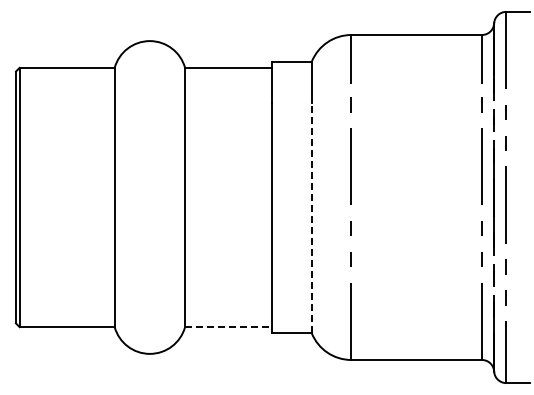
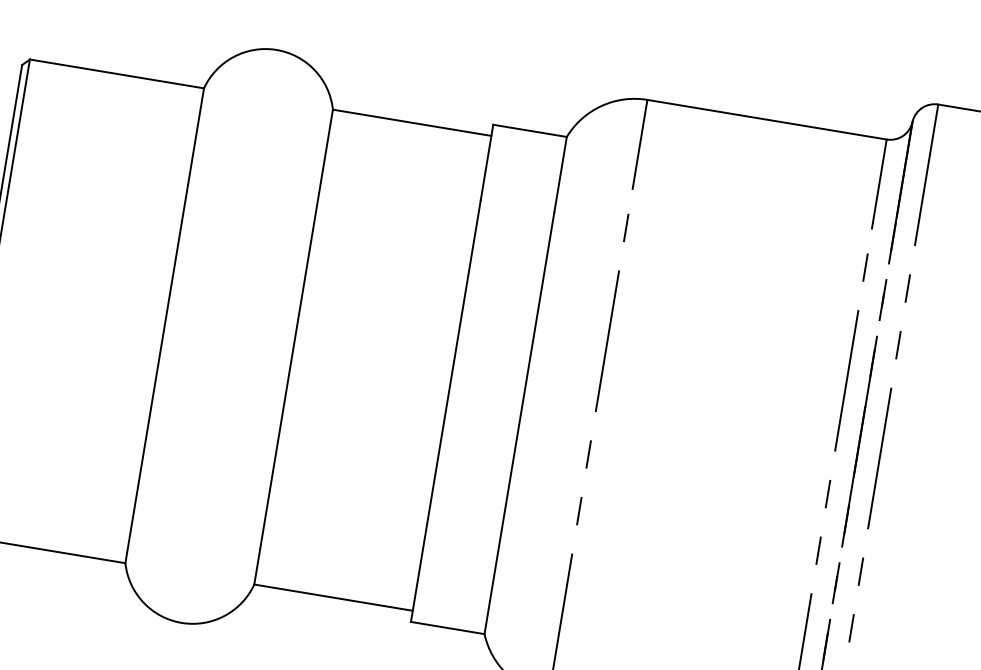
line: (311, 217) -> (519, 422), dashed -> solid
line: (228, 327) -> (333, 598), dashed -> solid

